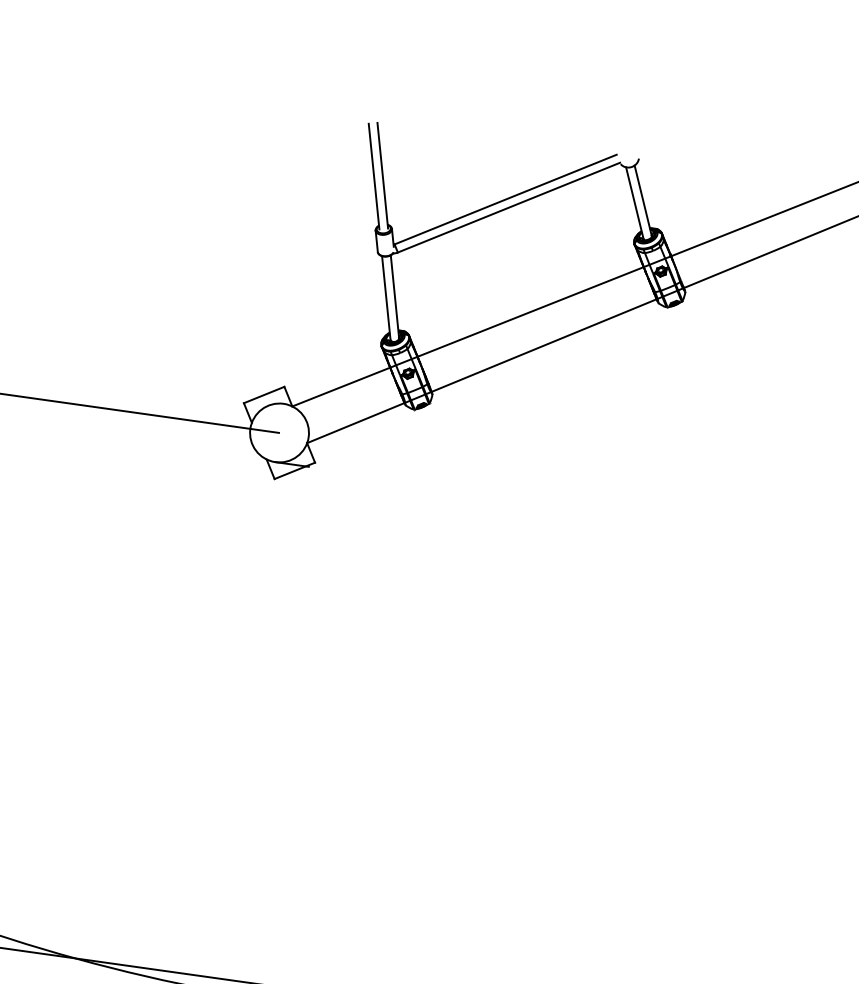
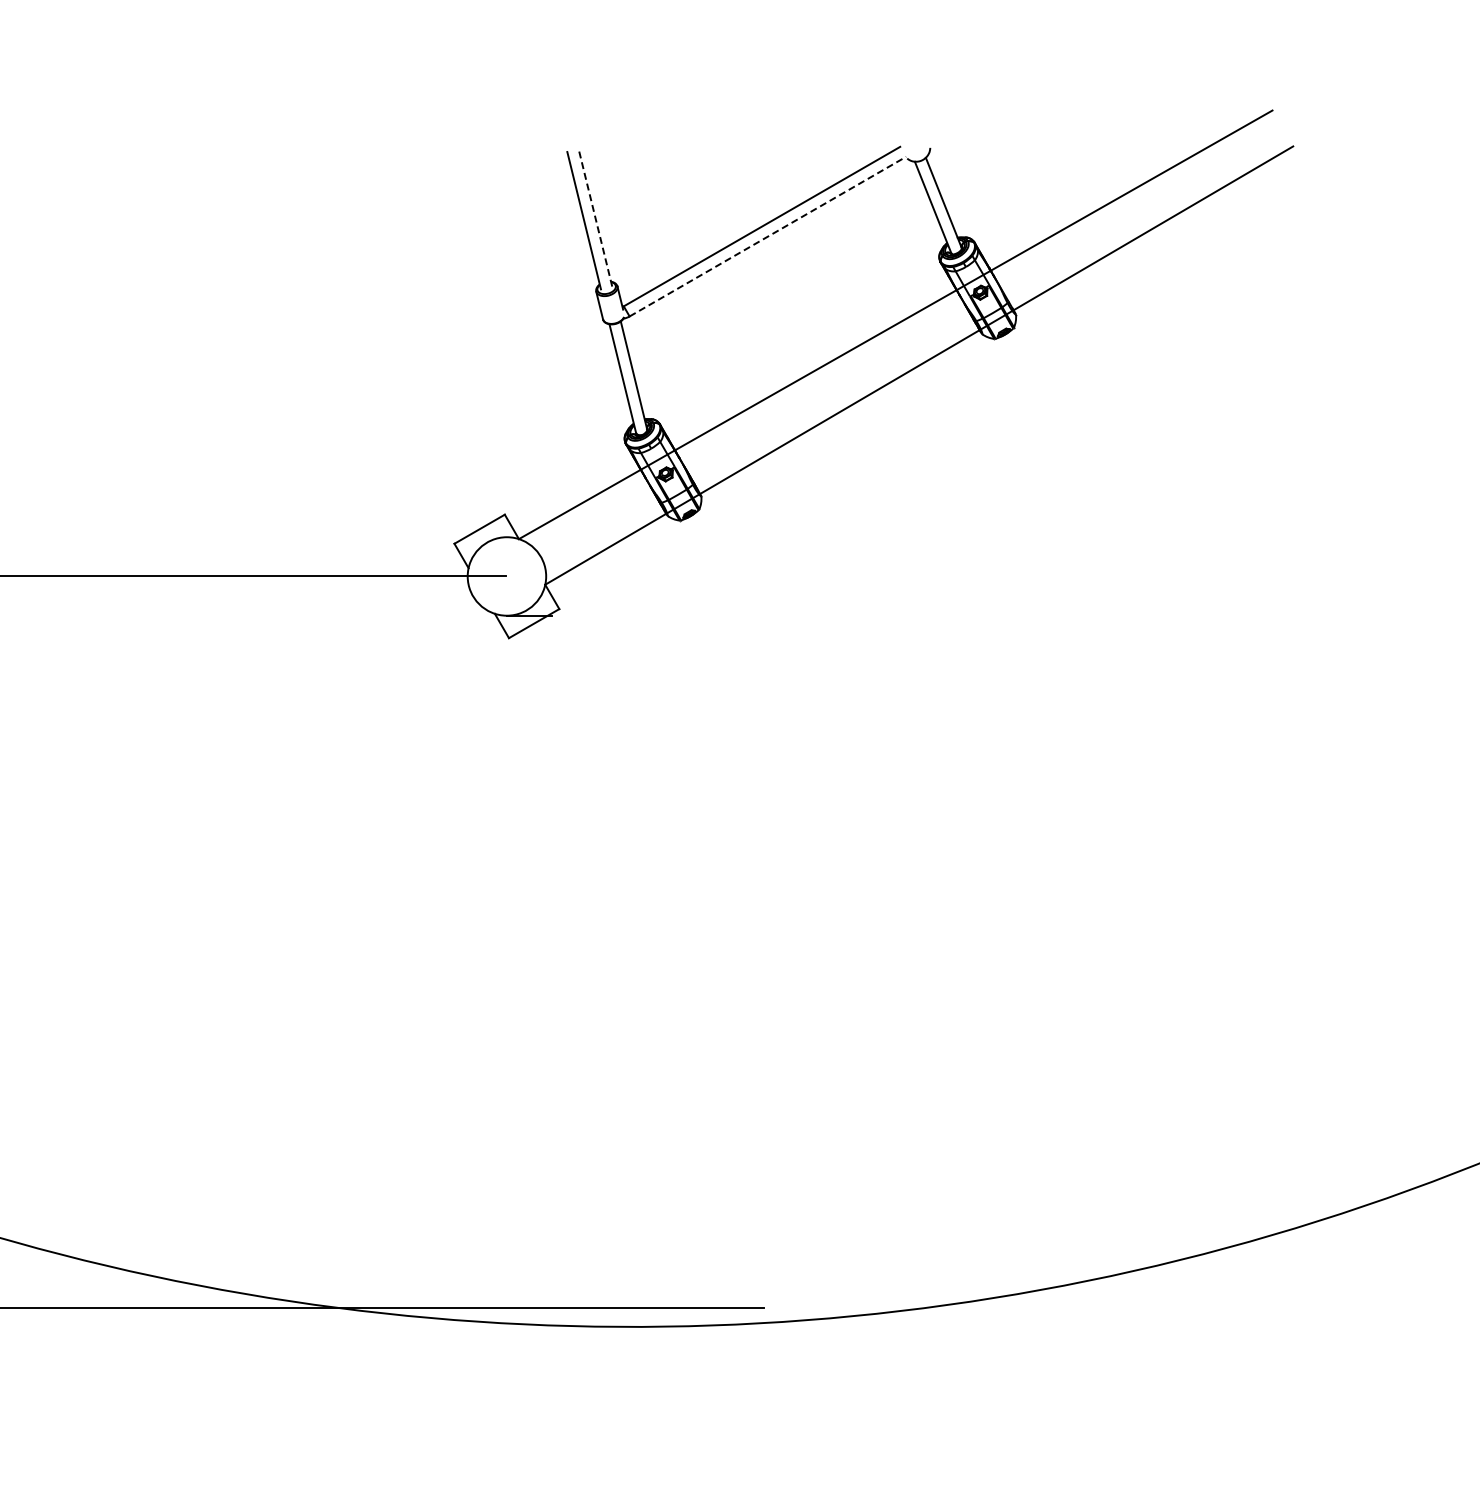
line: (382, 175) -> (595, 217), solid -> dashed
line: (508, 207) -> (767, 236), solid -> dashed

